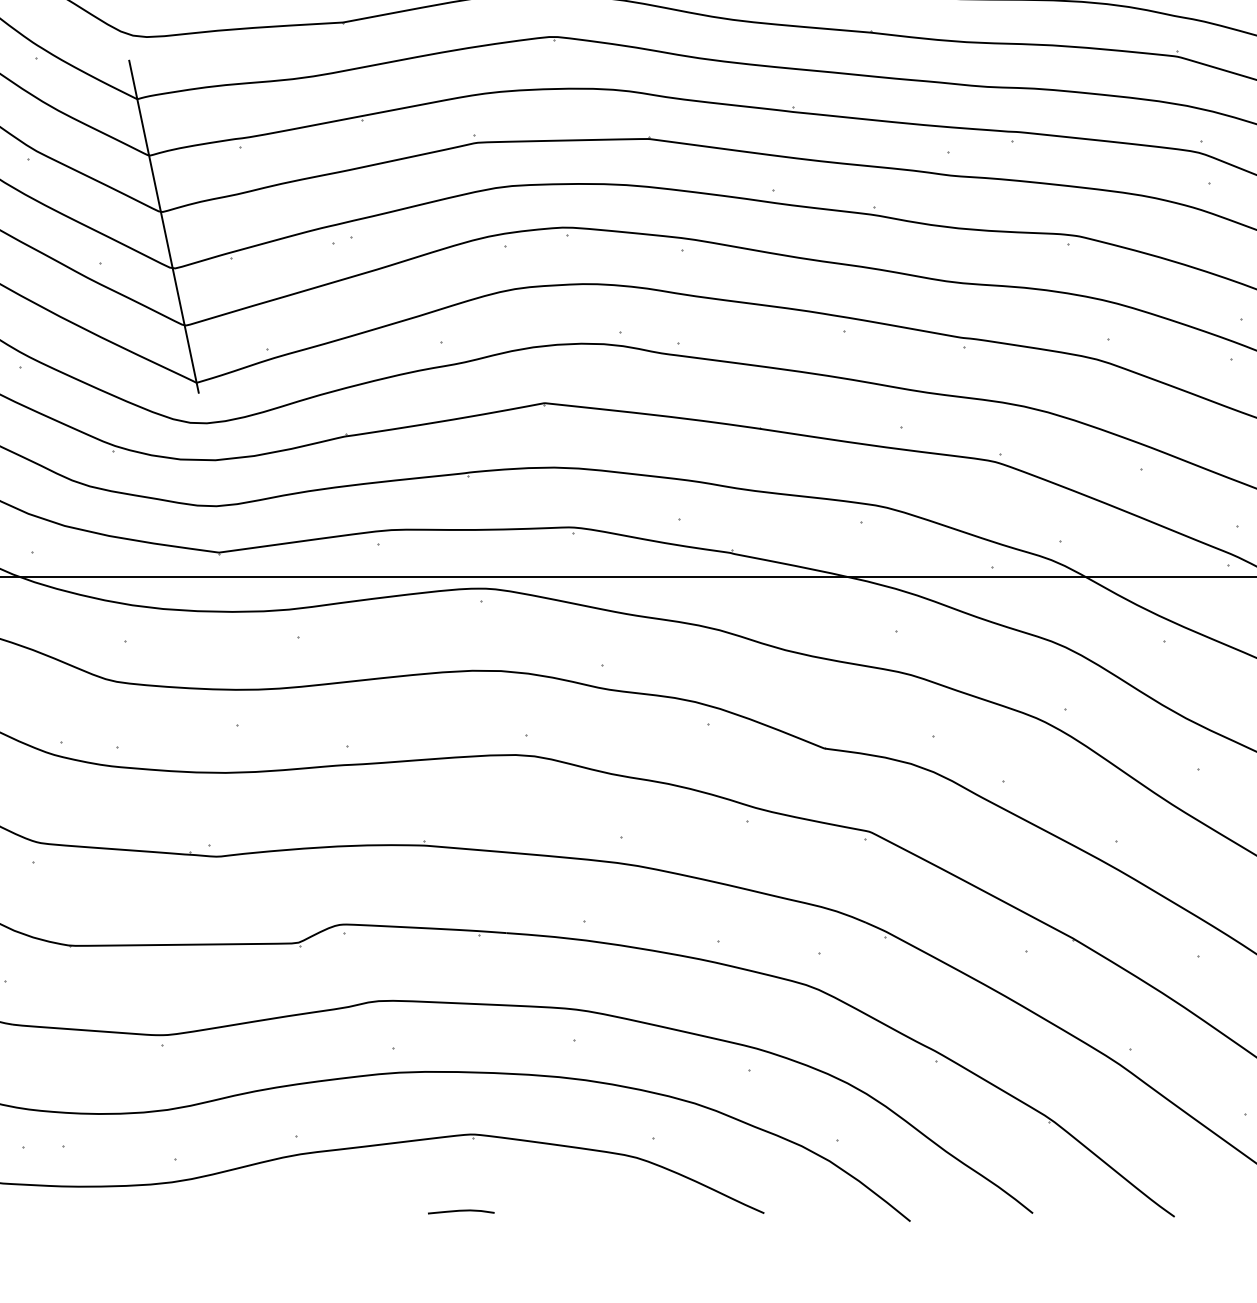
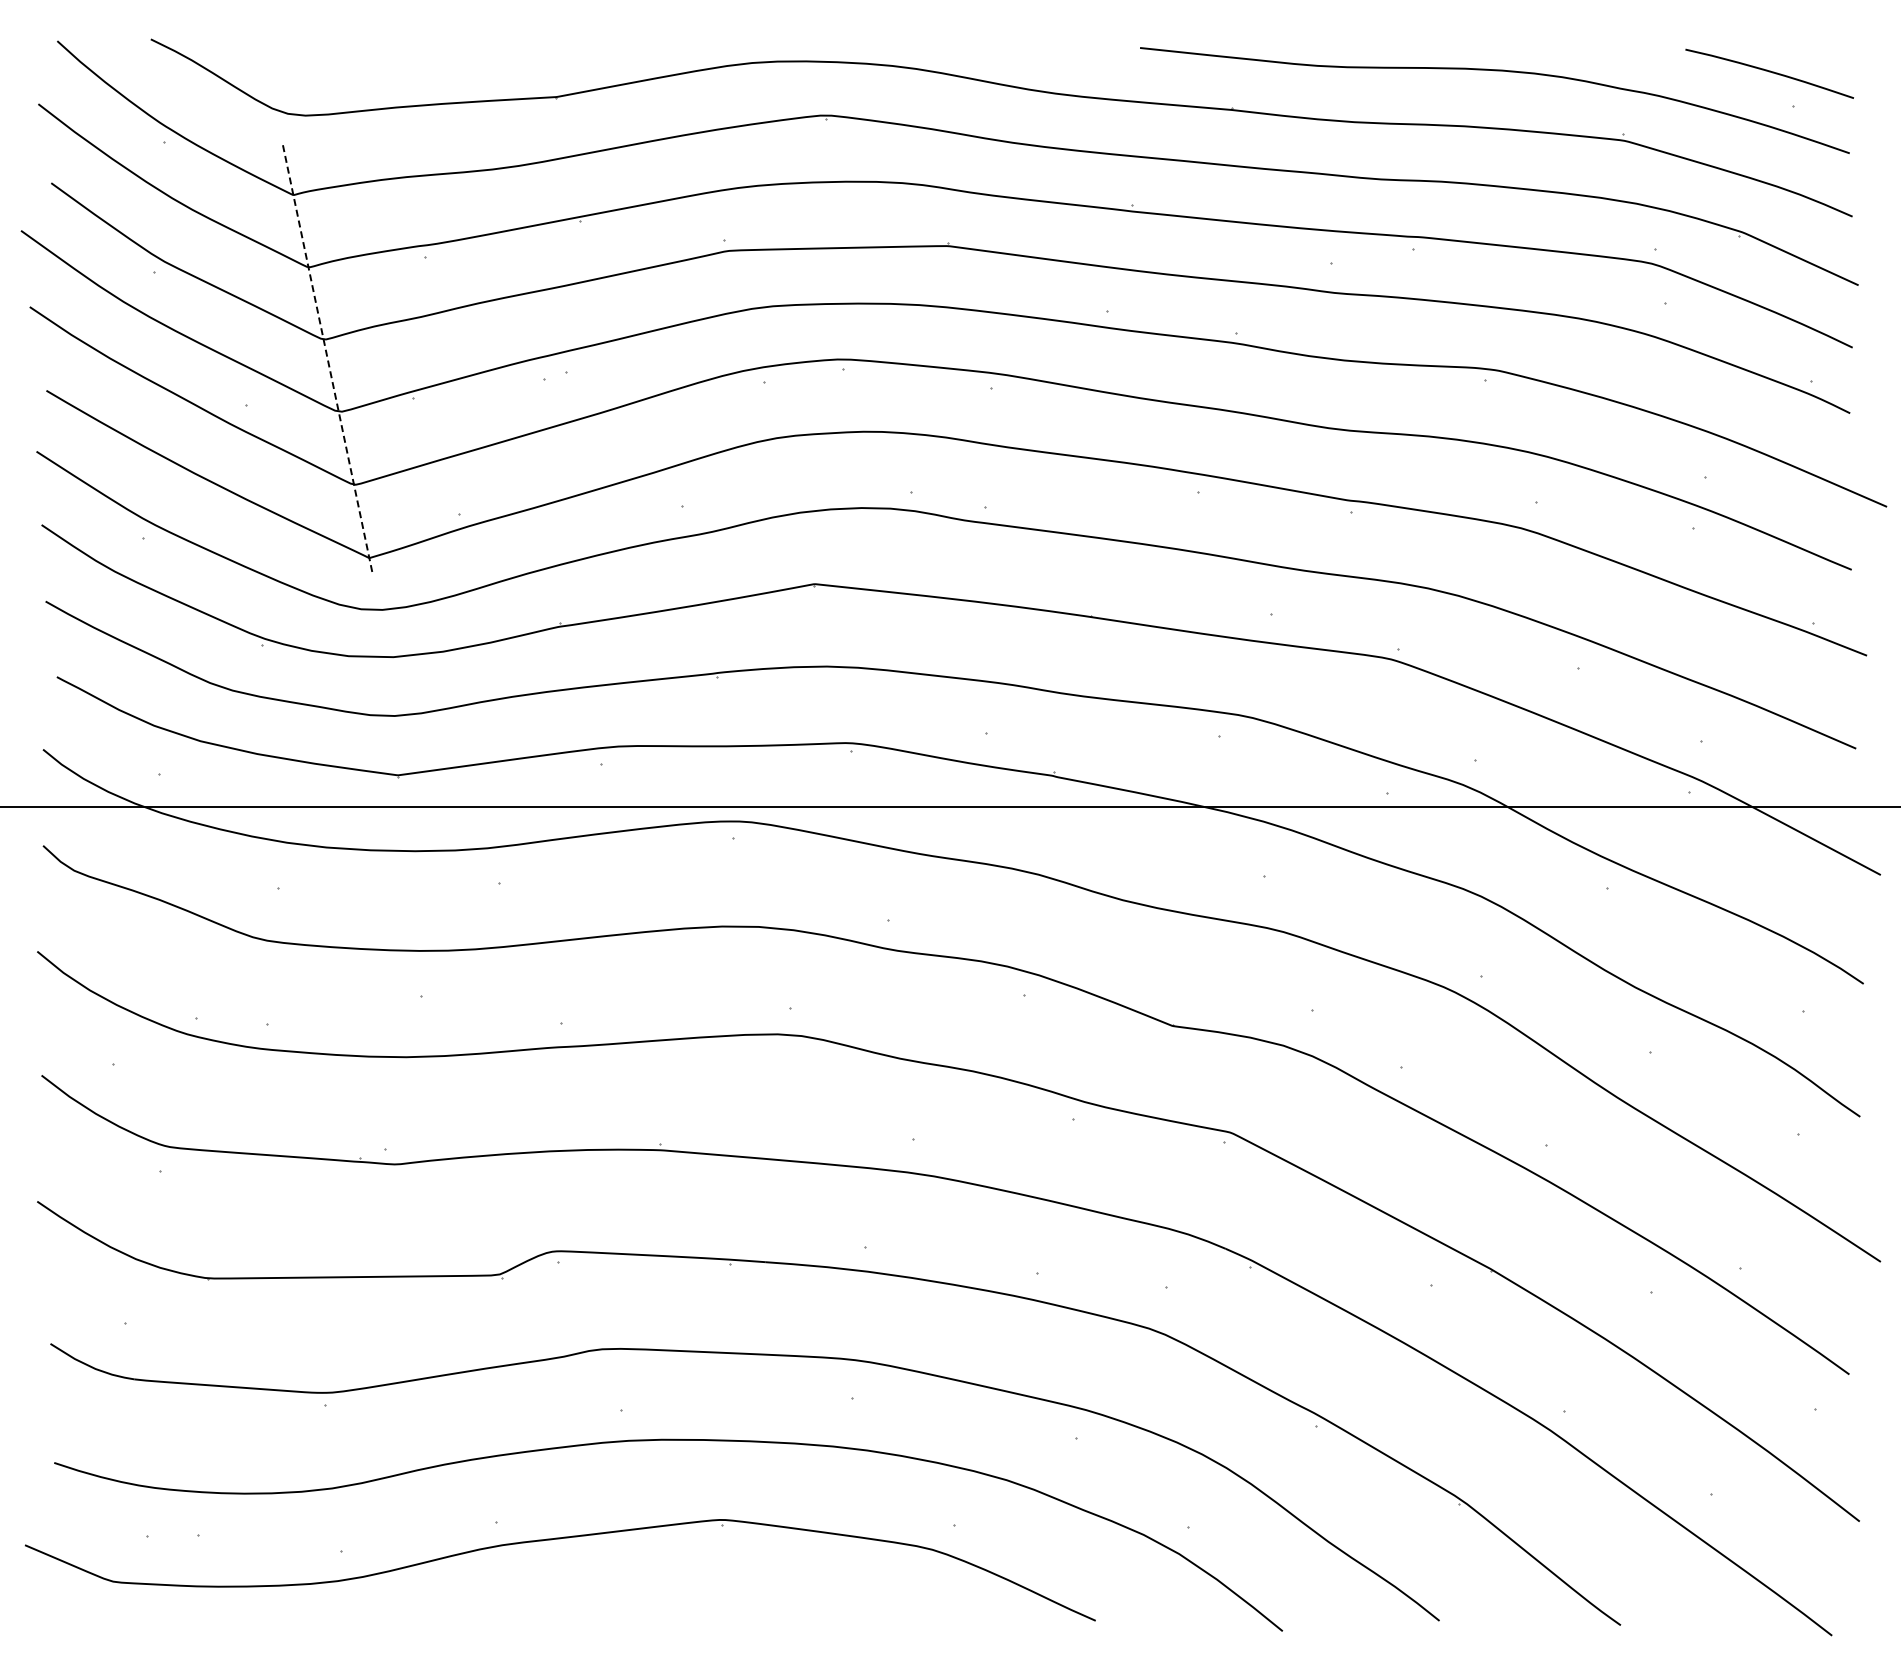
line: (163, 226) -> (327, 357), solid -> dashed
curve: (460, 1211) -> (707, 1618), removed

